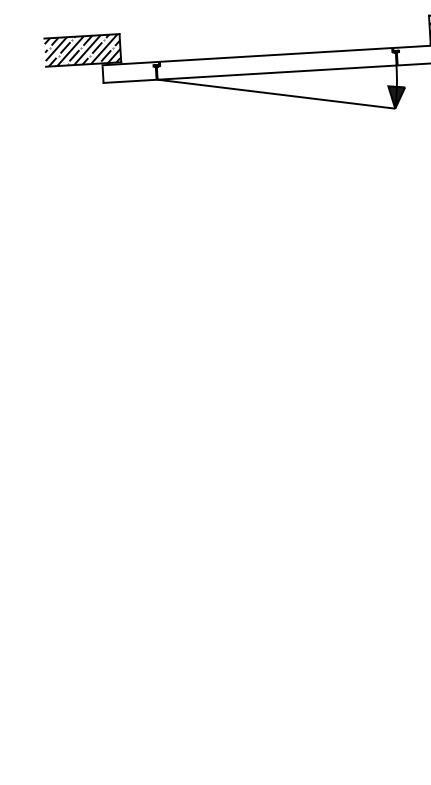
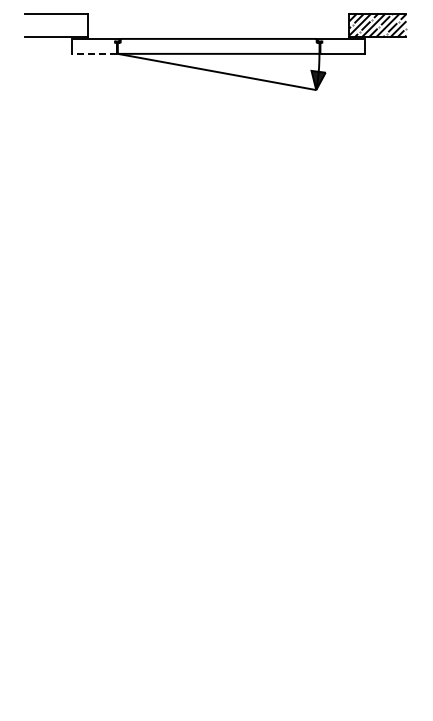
hatch: (82, 50) -> (56, 25), removed
line: (129, 80) -> (94, 53), solid -> dashed

